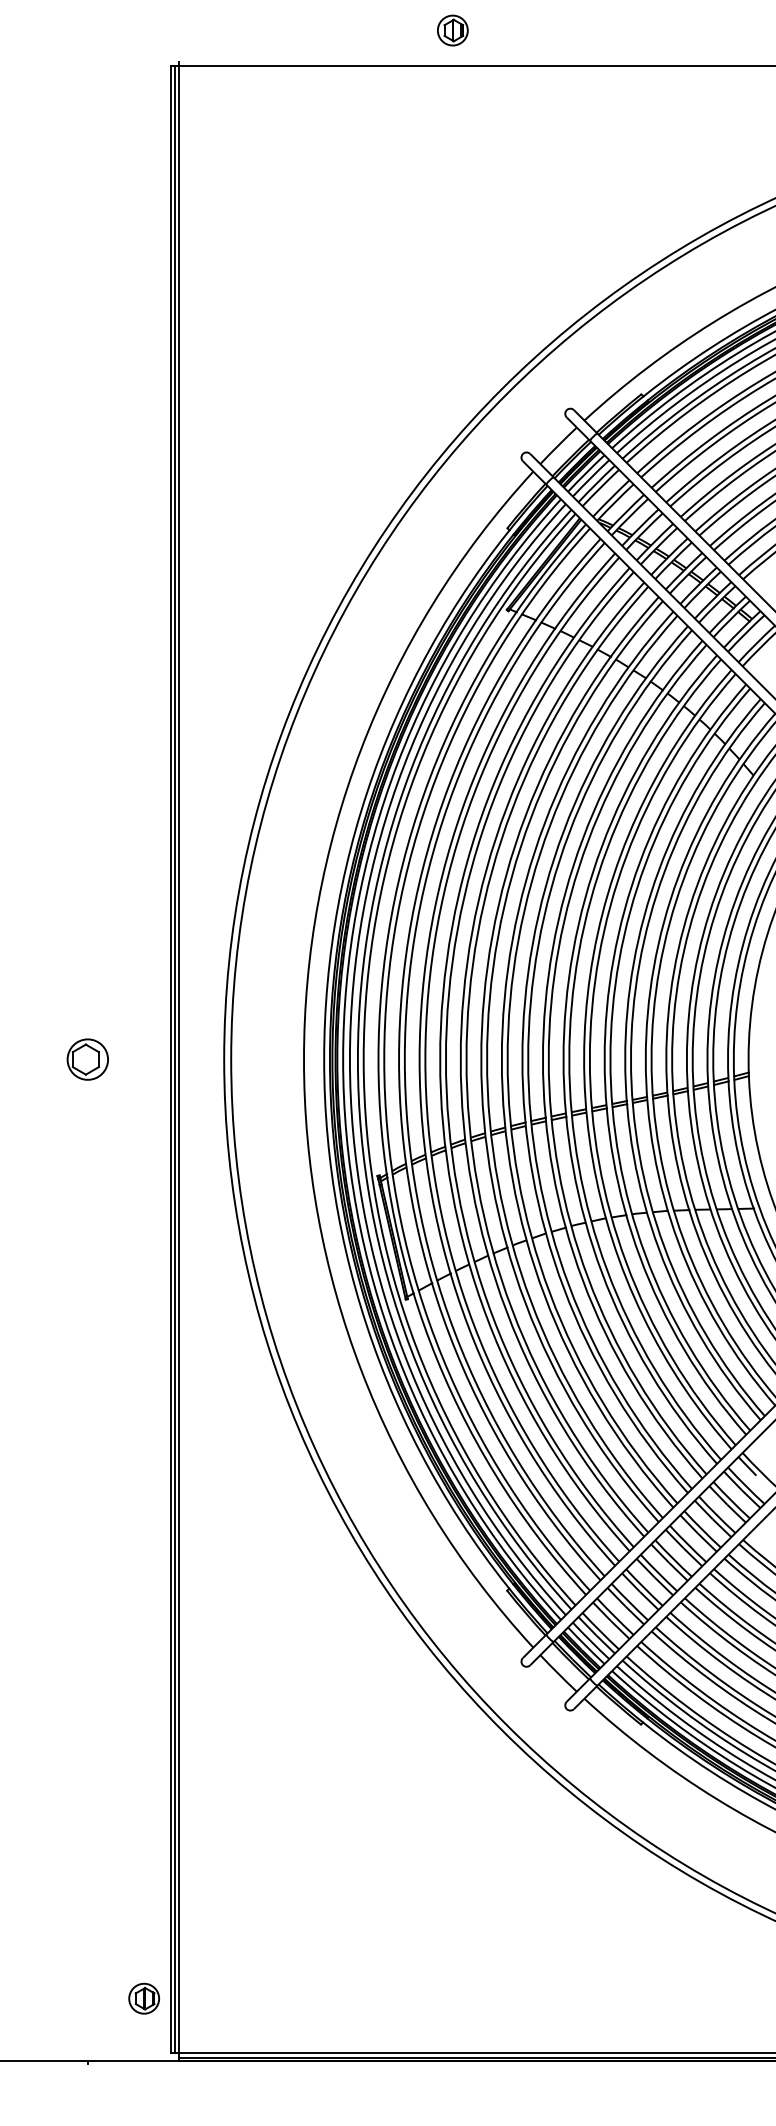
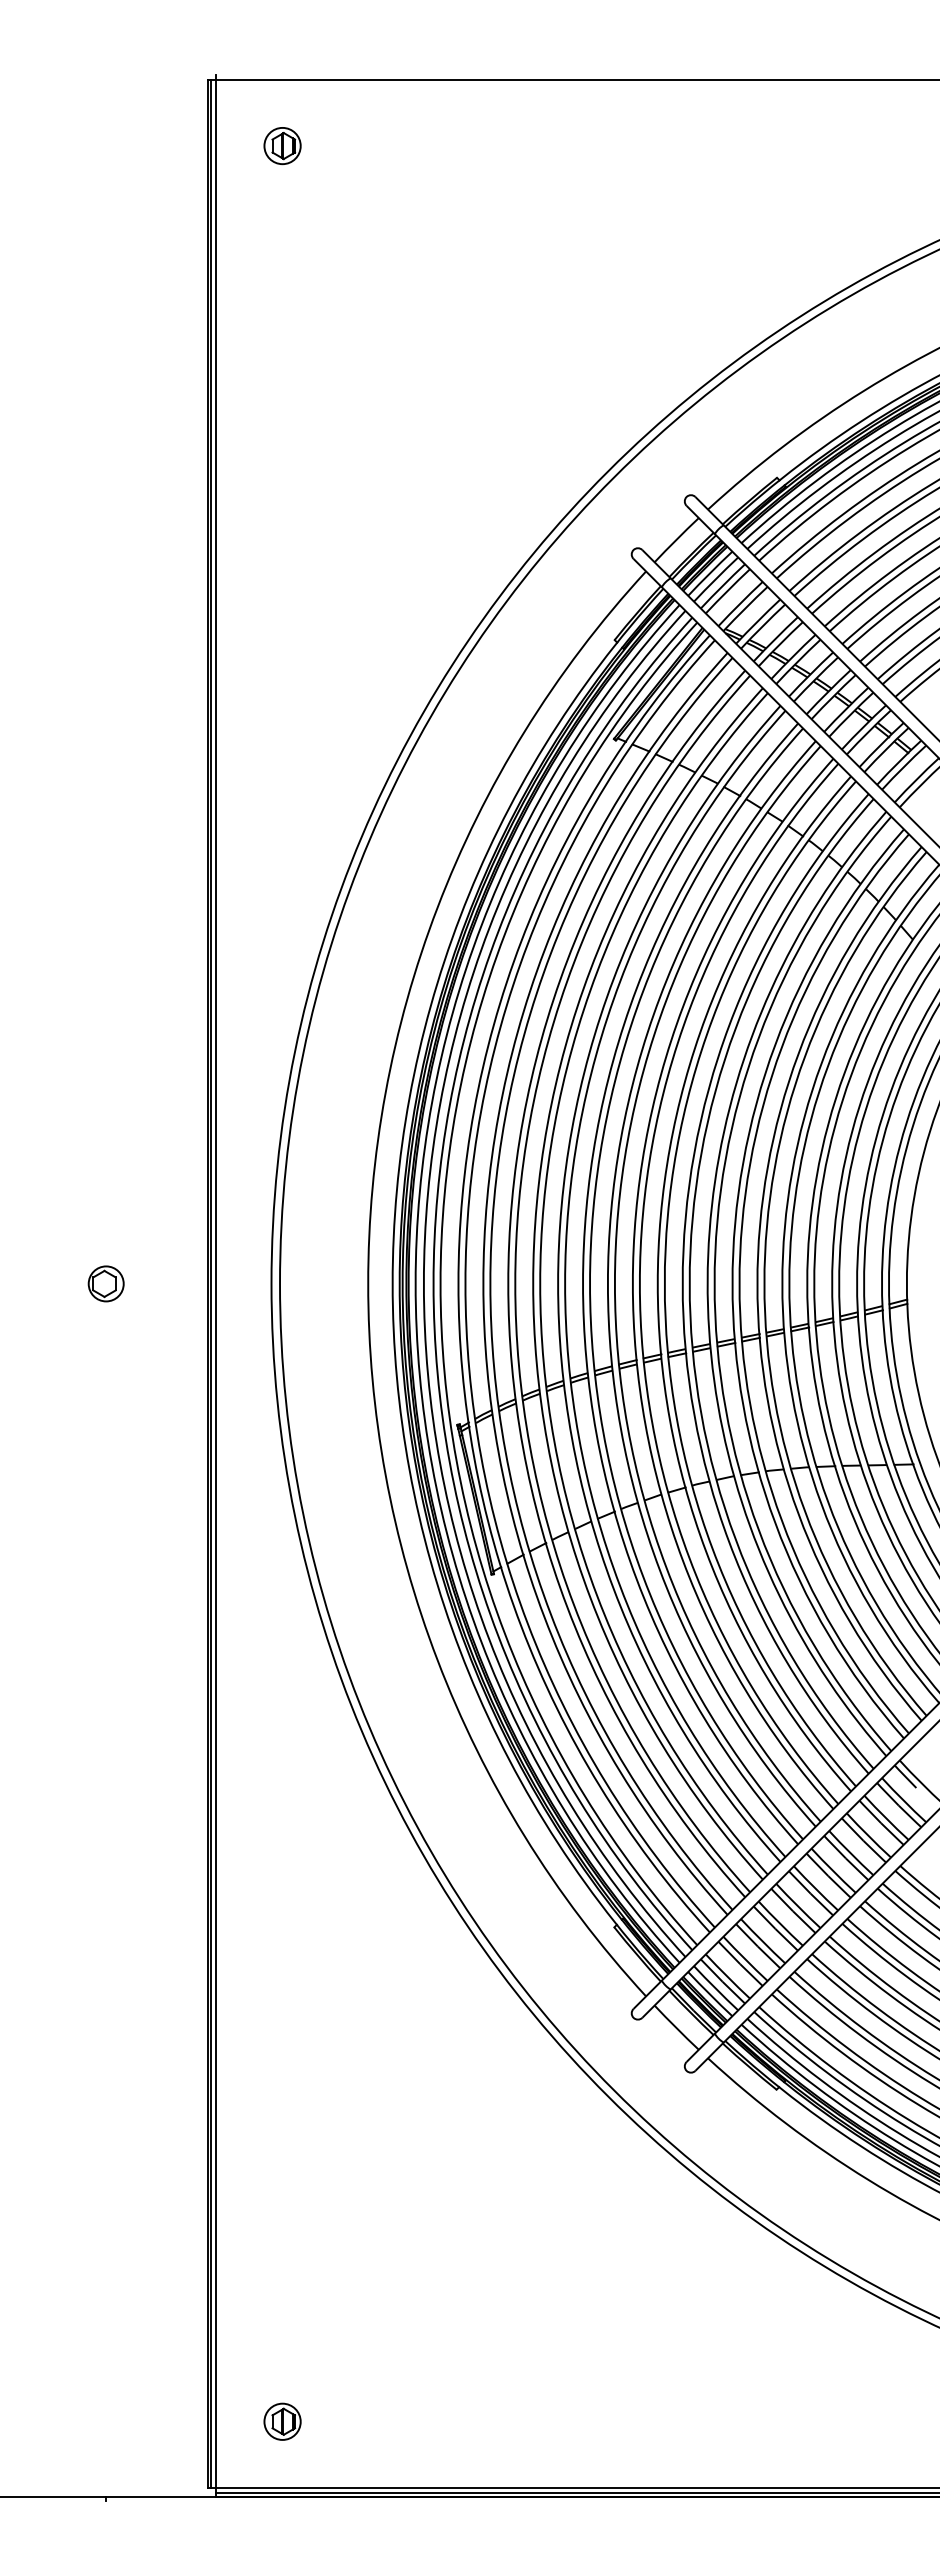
part: (452, 30) -> (282, 146), moved
part: (87, 1059) -> (105, 1283), size x0.71
part: (144, 1998) -> (282, 2421), moved

